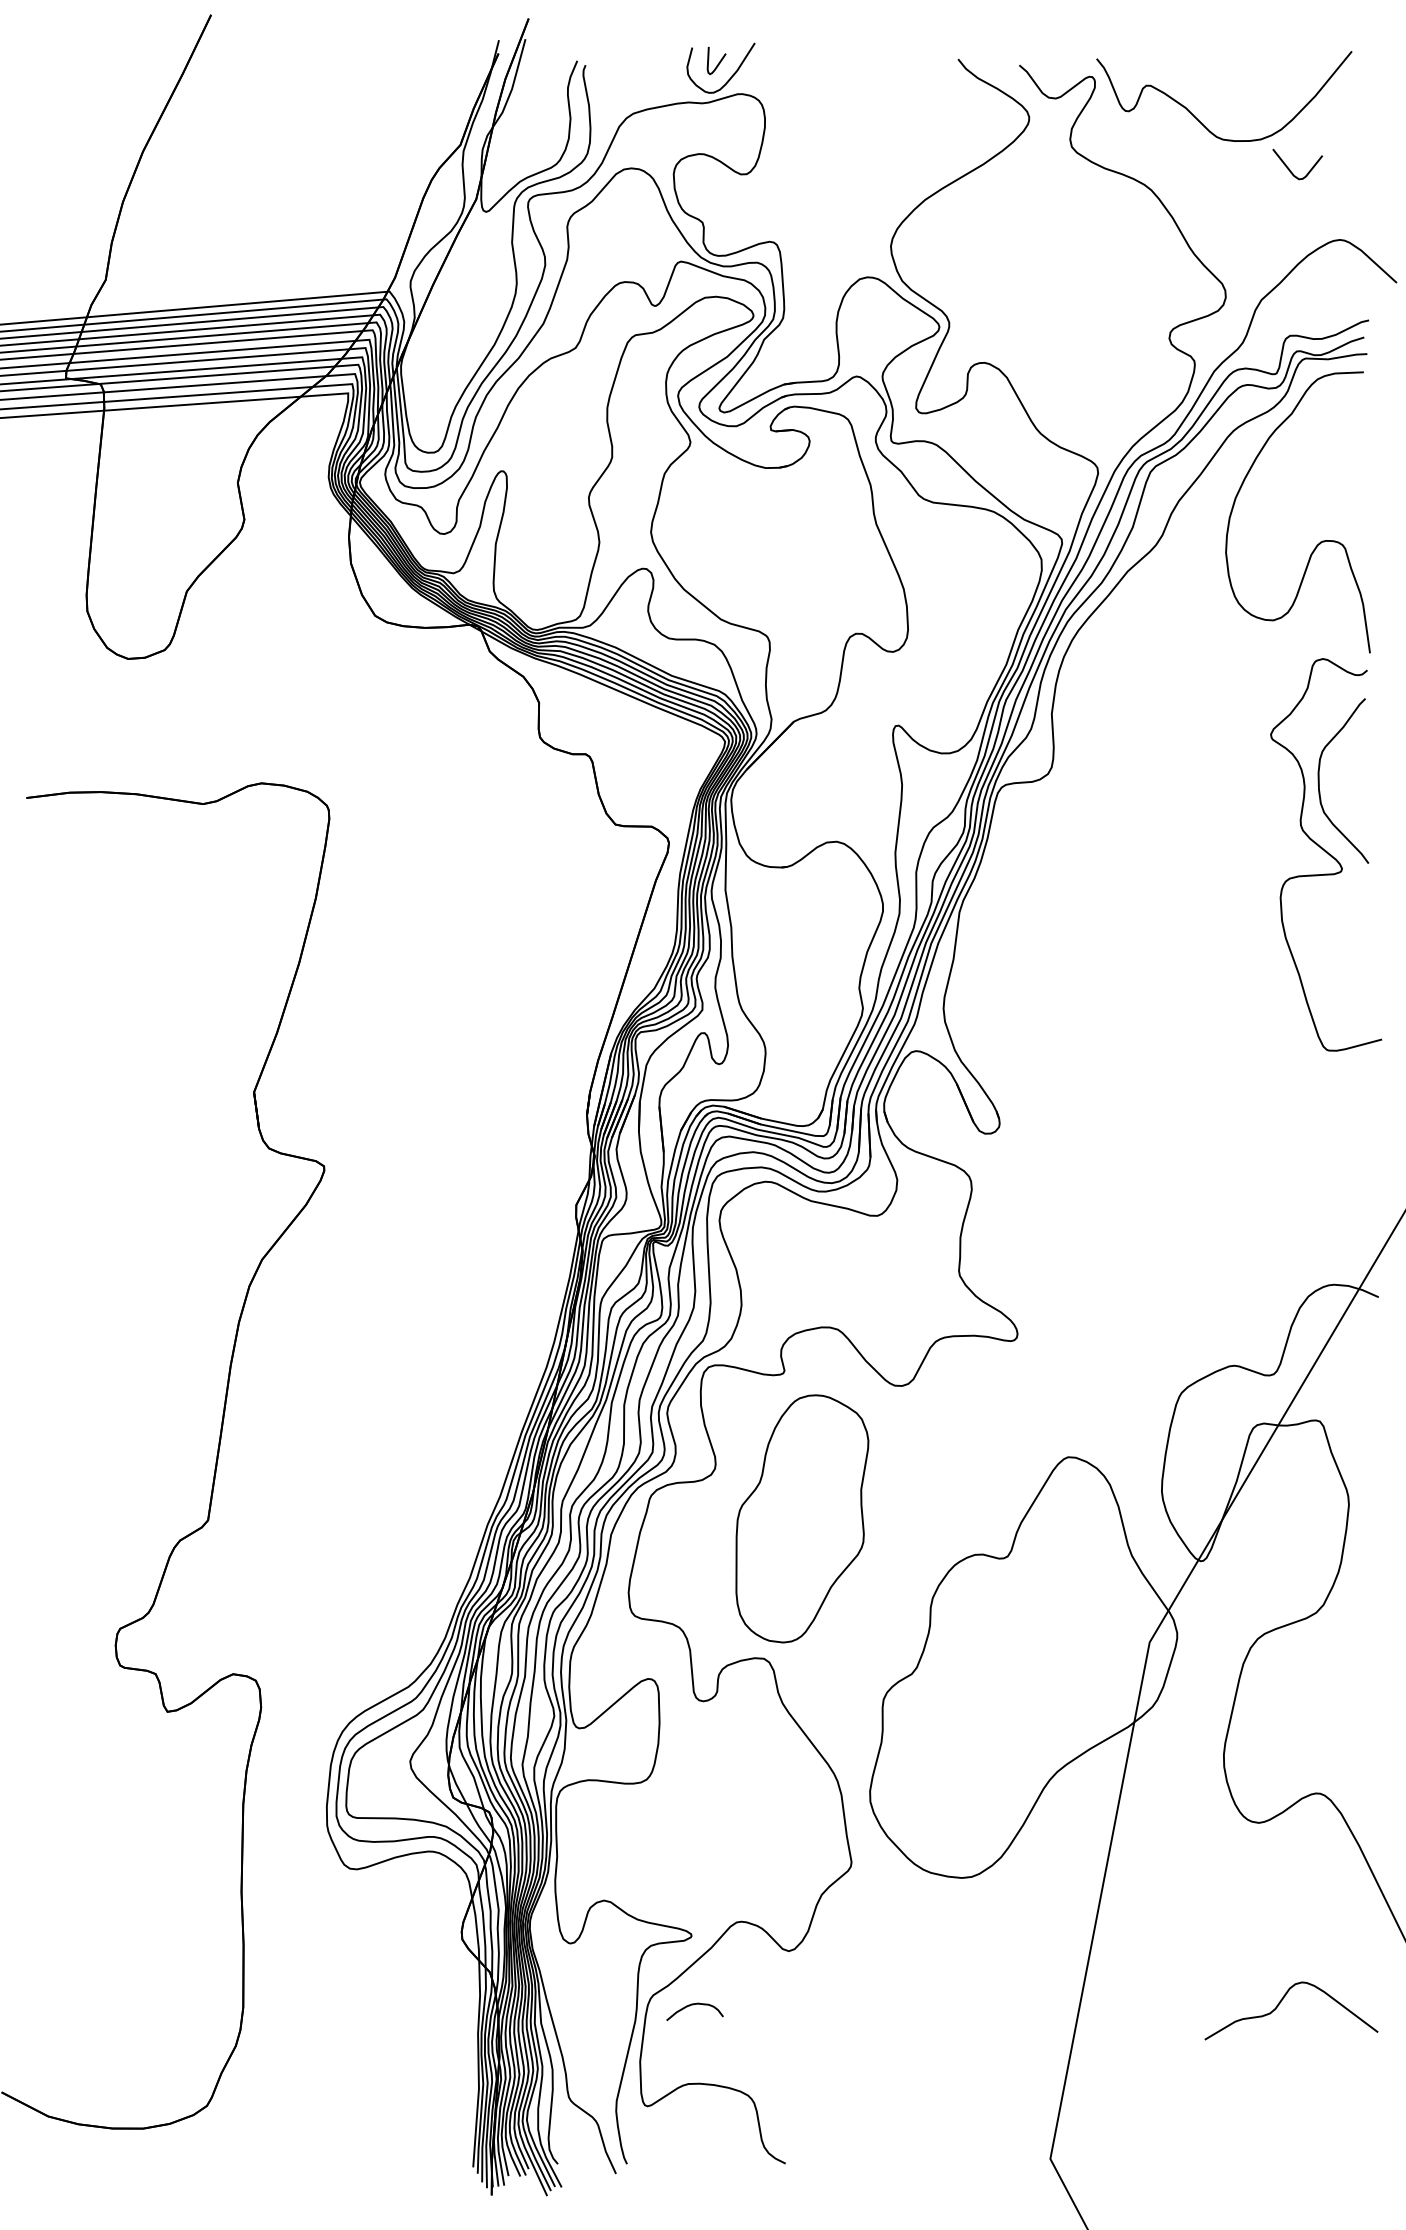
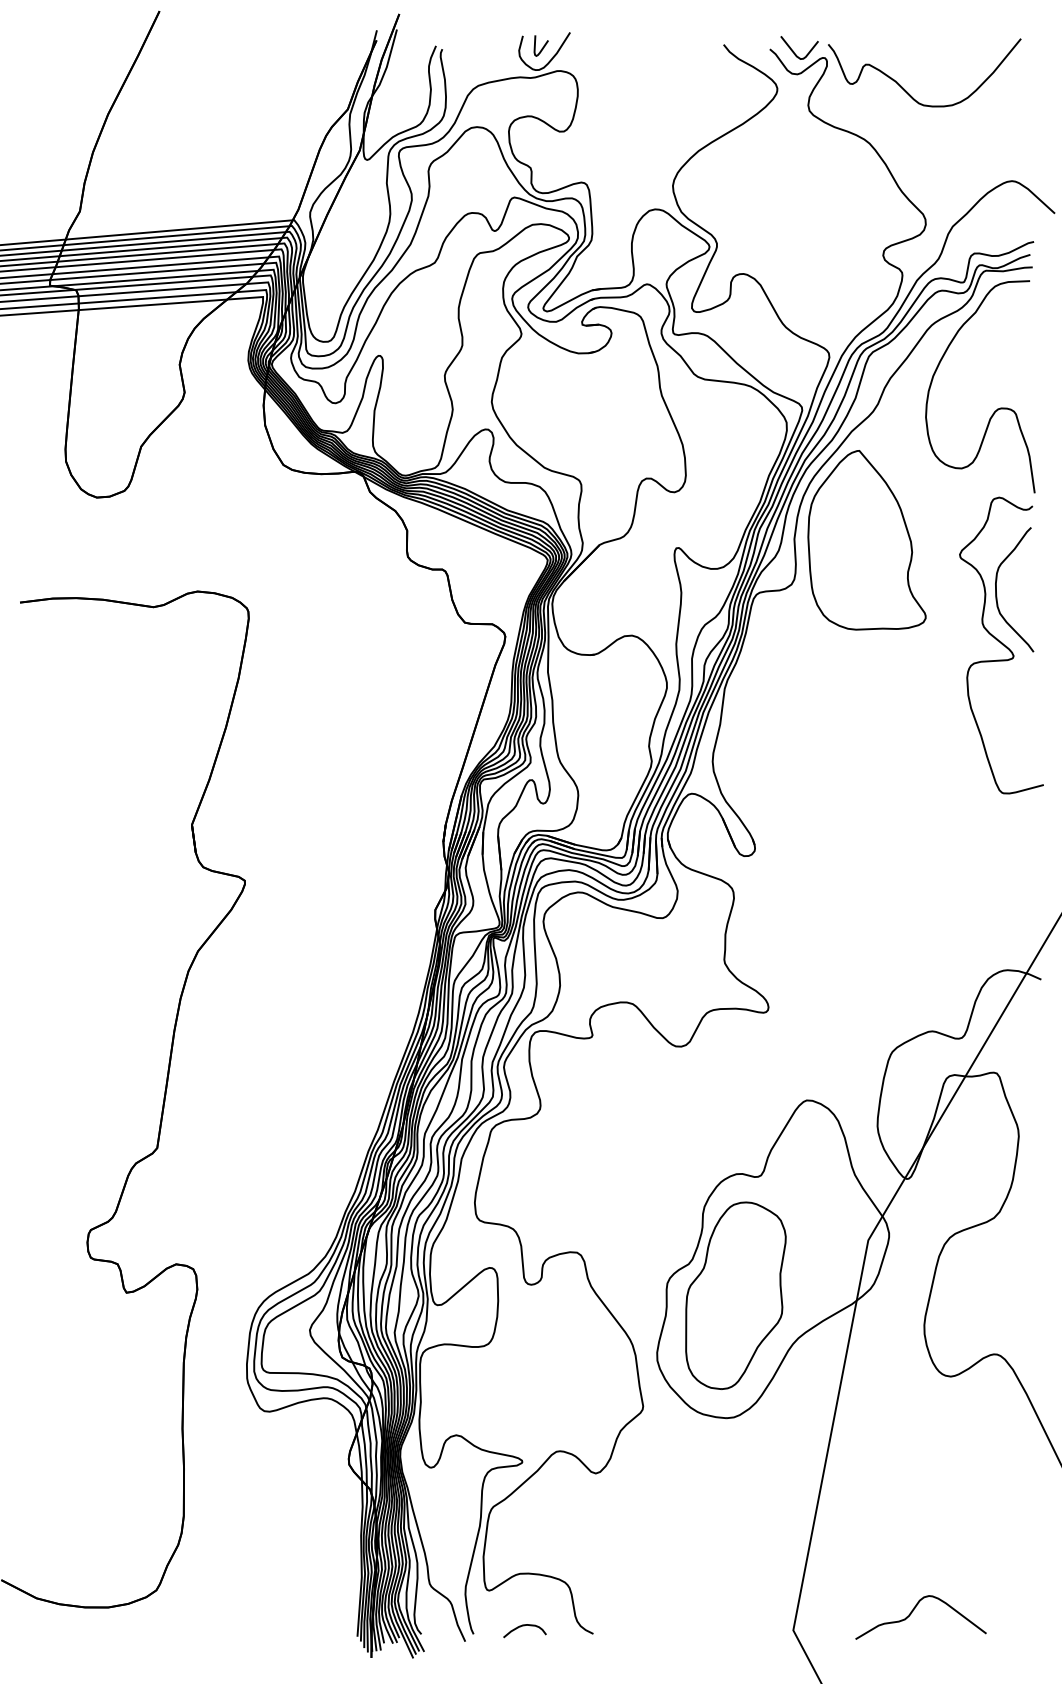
curve: (1290, 169) -> (794, 51), moved
part: (1147, 715) -> (866, 540), added
part: (802, 1518) -> (736, 1295), moved
curve: (1281, 2002) -> (913, 1611), moved
curve: (693, 2005) -> (523, 1626), moved

